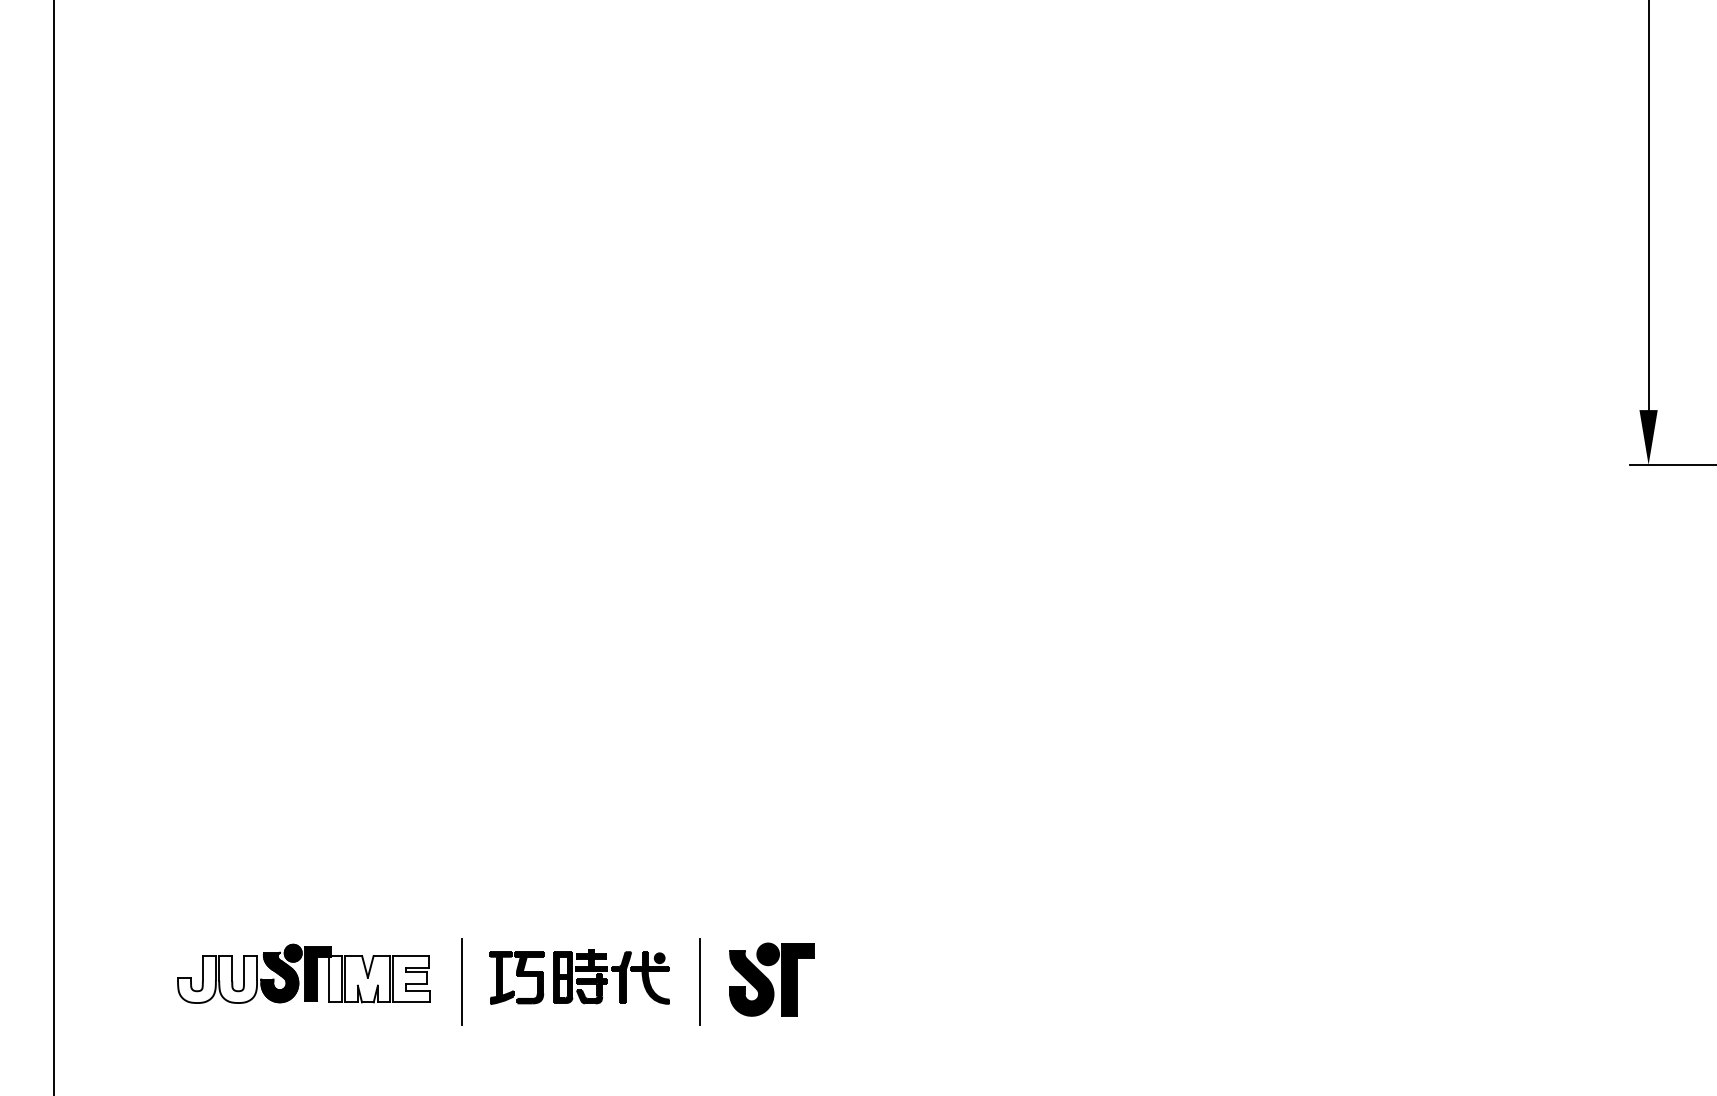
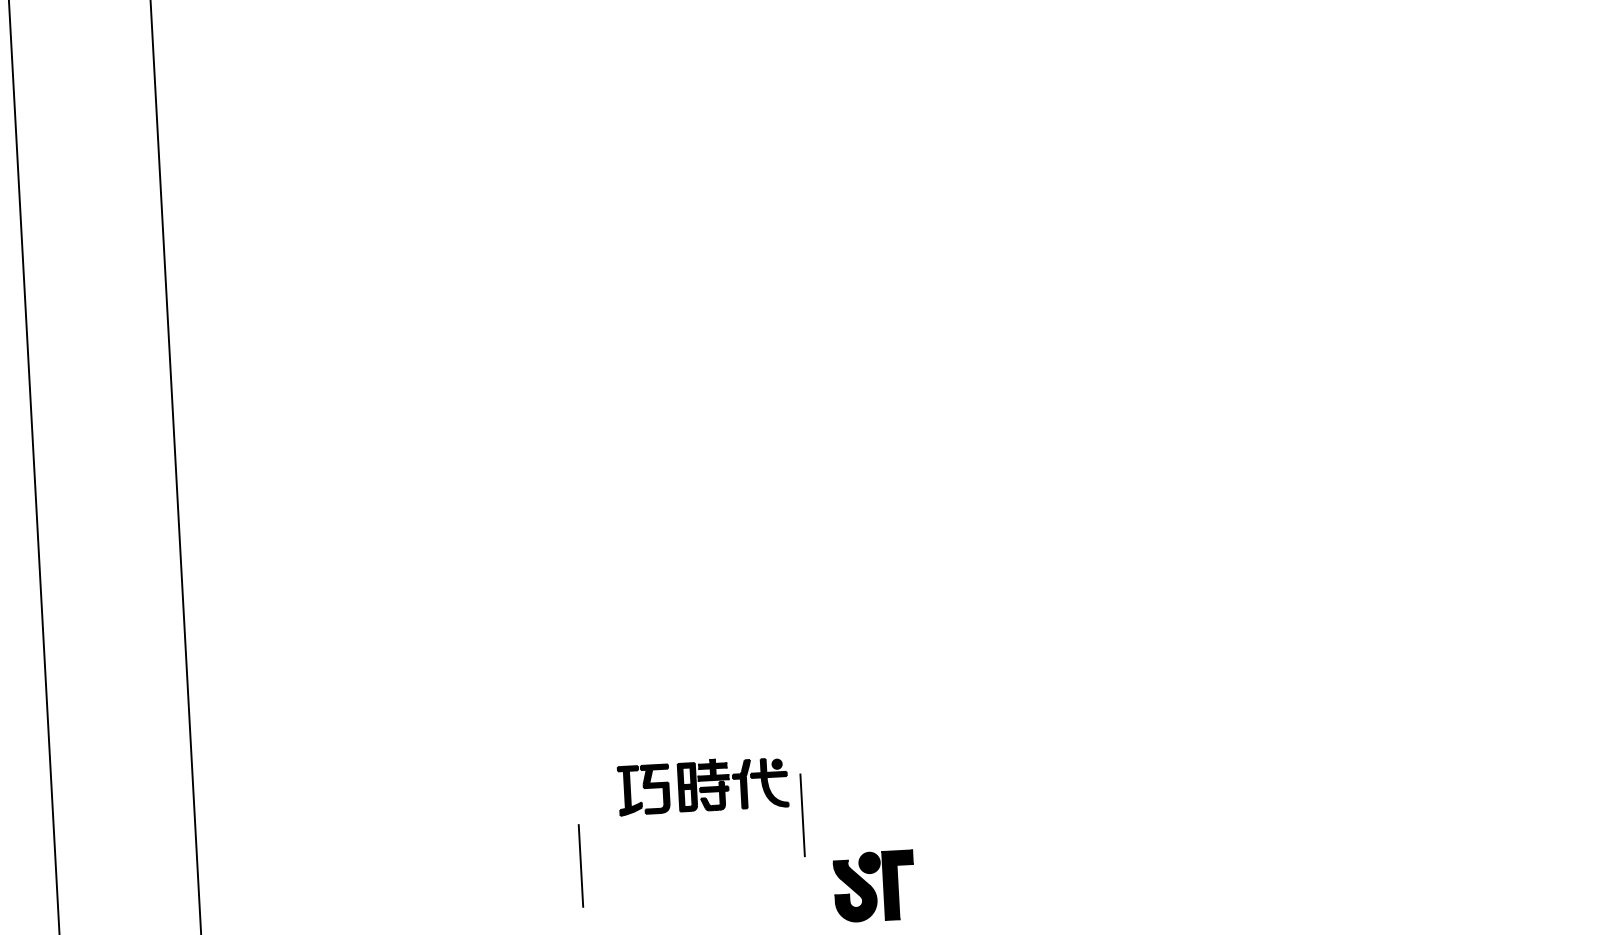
part: (303, 973) -> (432, 866), removed
part: (579, 976) -> (702, 785), moved
part: (771, 979) -> (873, 886), moved
line: (699, 981) -> (802, 814), moved

